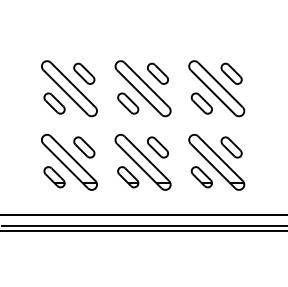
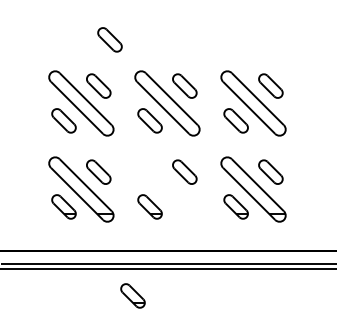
part: (93, 33) -> (109, 39), added
part: (143, 162) -> (167, 189), removed
part: (113, 253) -> (132, 295), added

